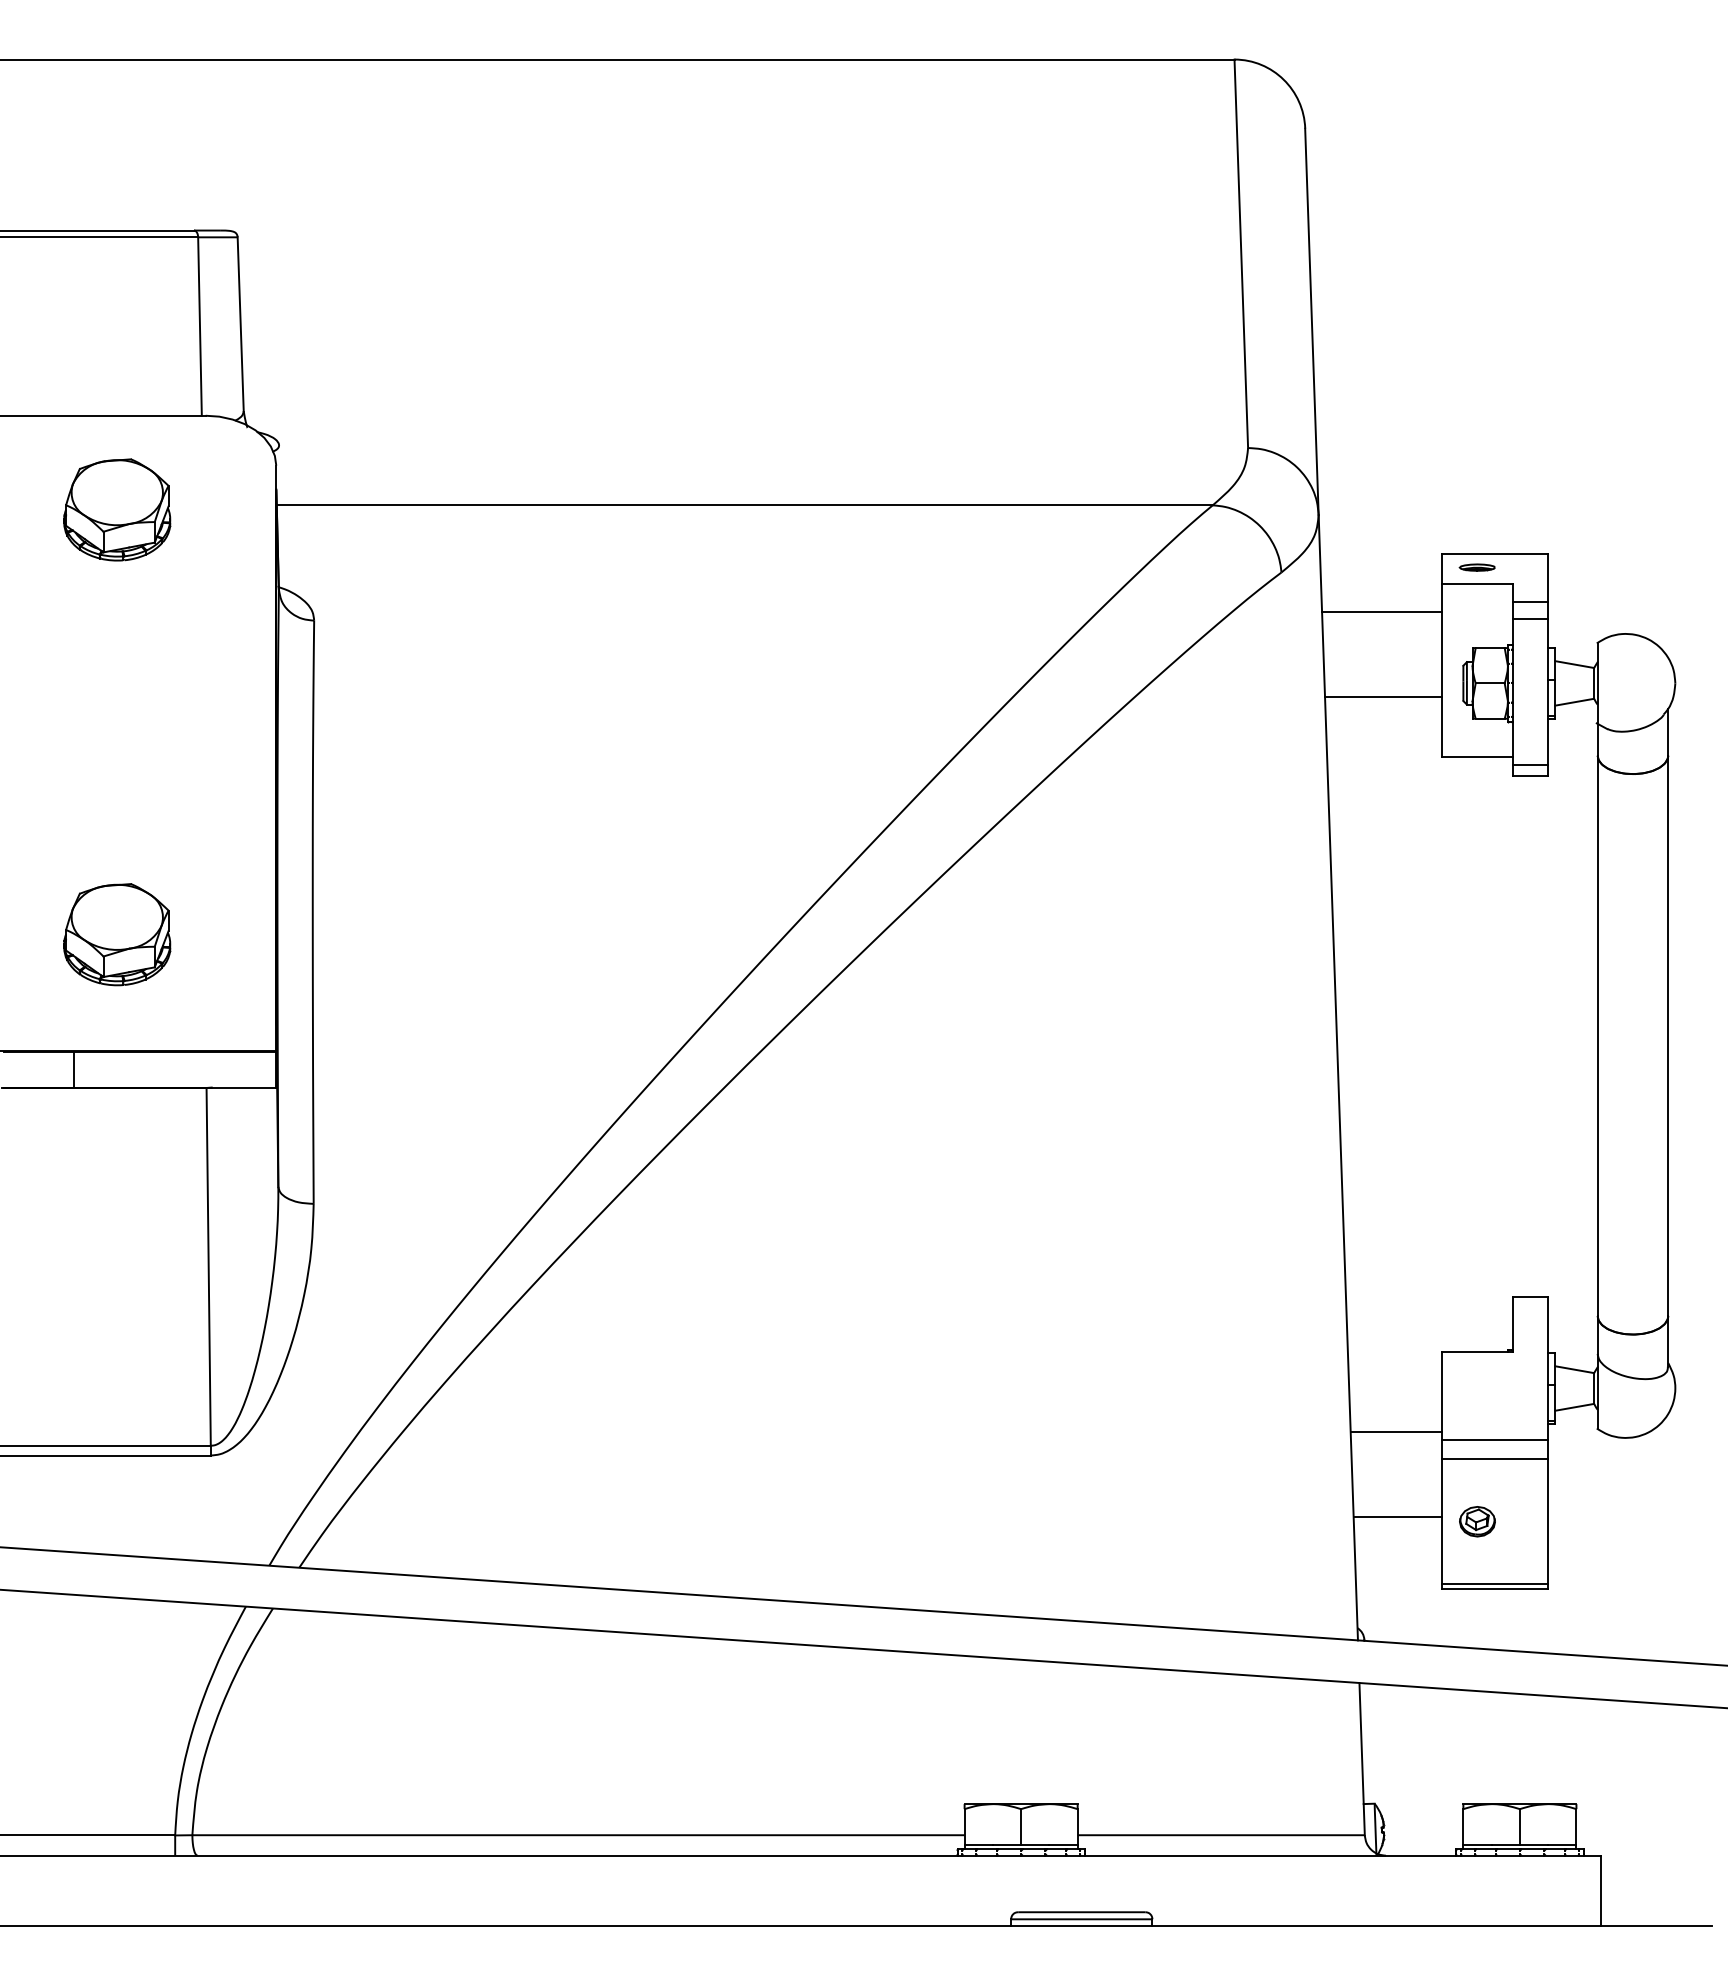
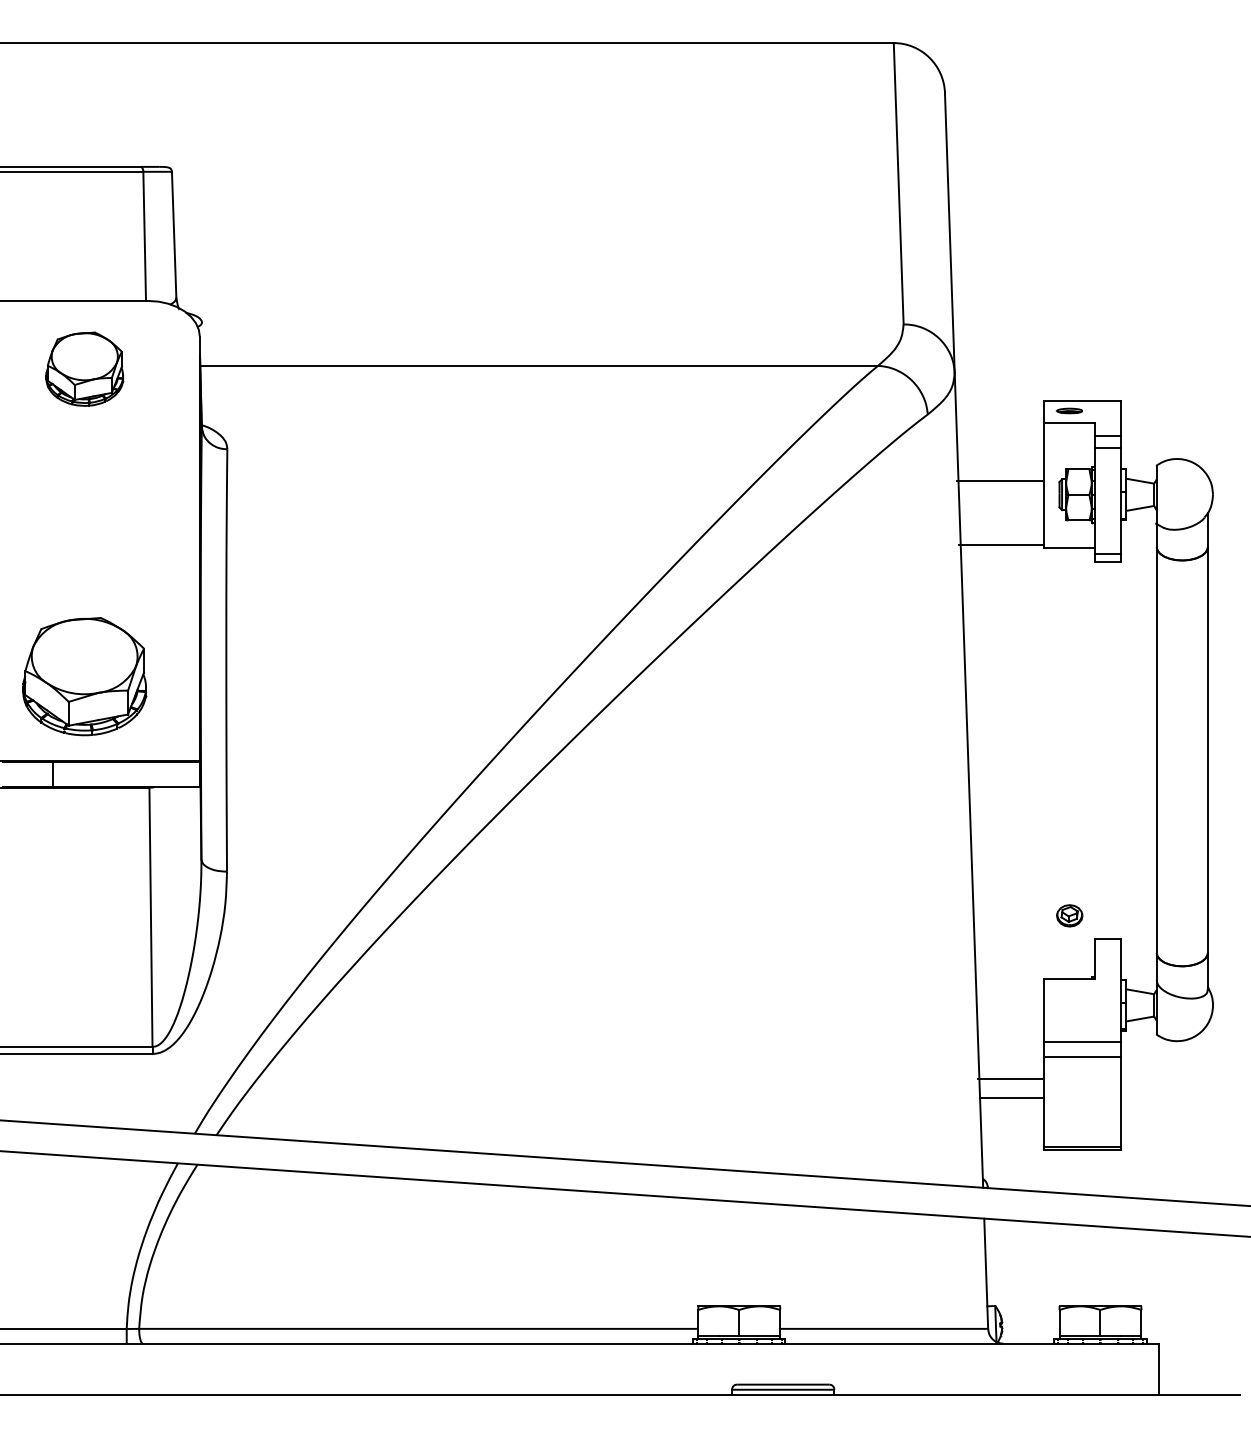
line: (1381, 612) -> (1000, 481), moved
line: (1383, 696) -> (1001, 544), moved
part: (116, 934) -> (84, 676), size x1.6
line: (1395, 1431) -> (1010, 1078), moved
part: (1477, 1521) -> (1069, 915), moved

